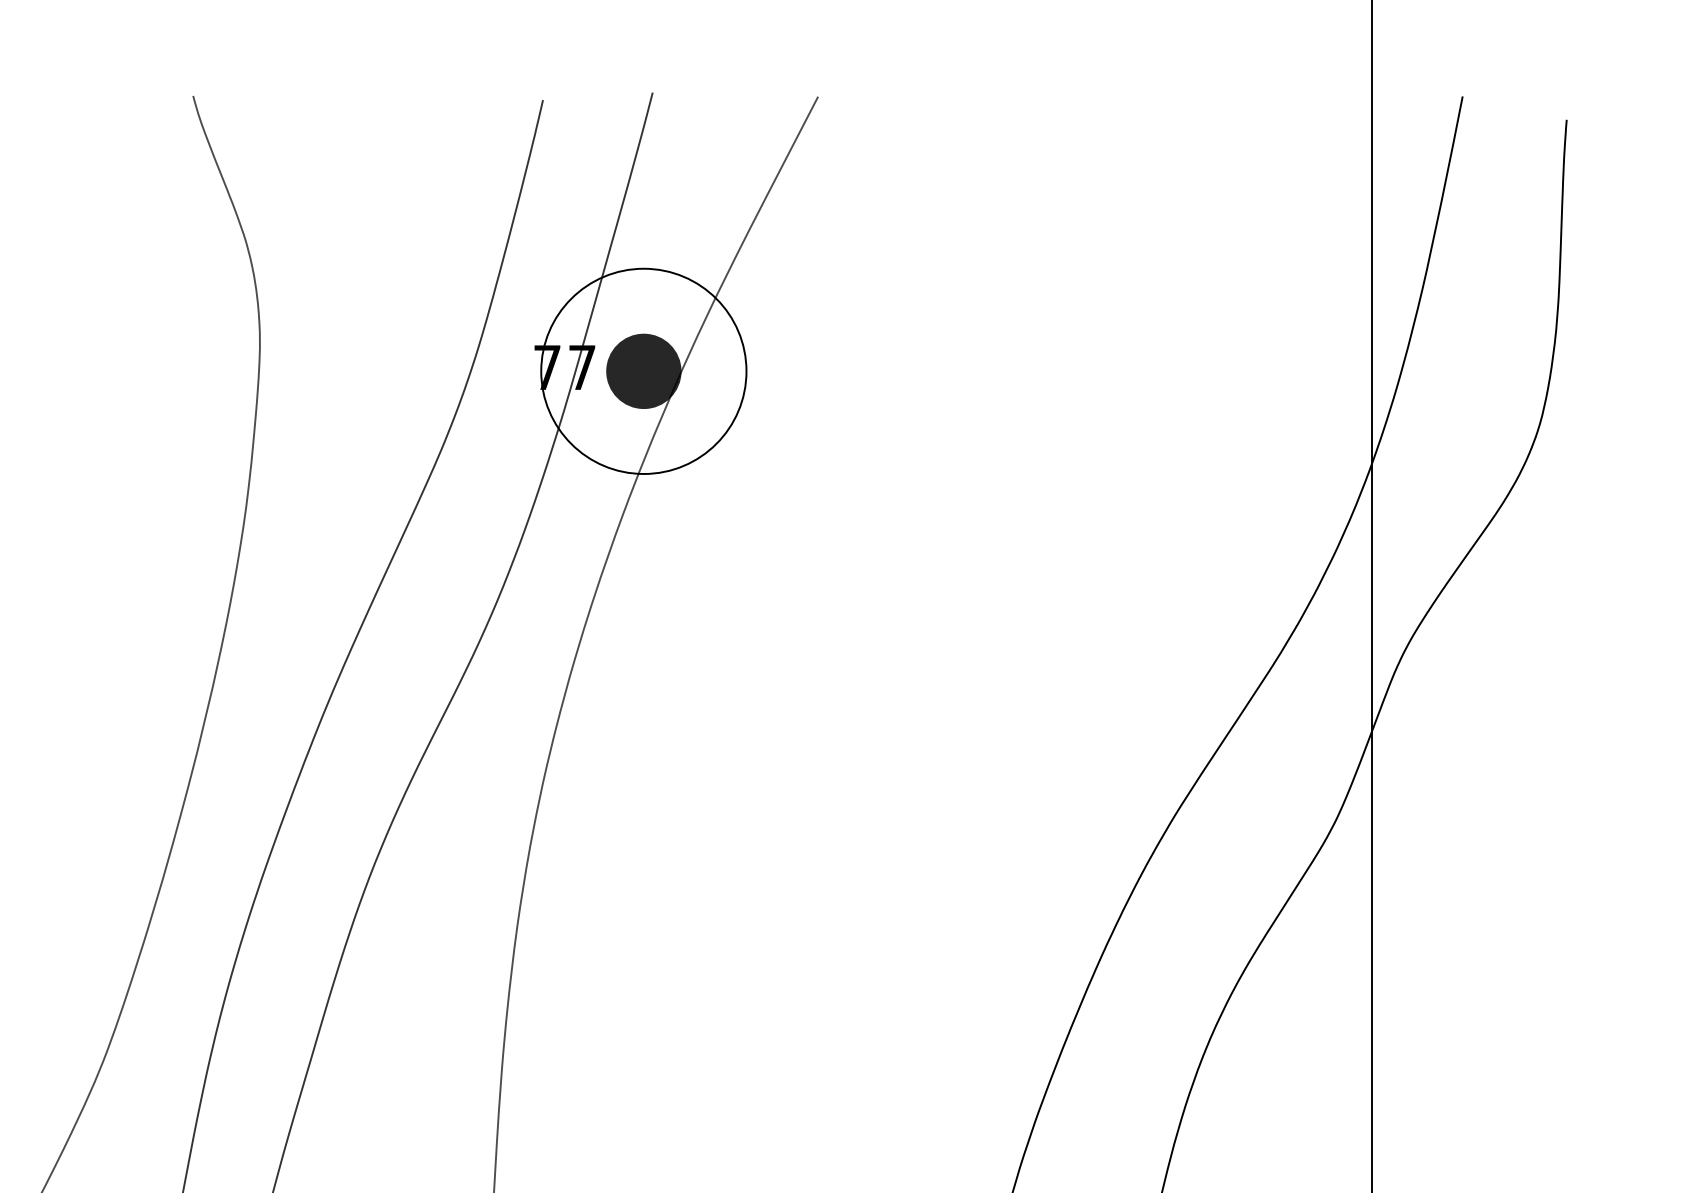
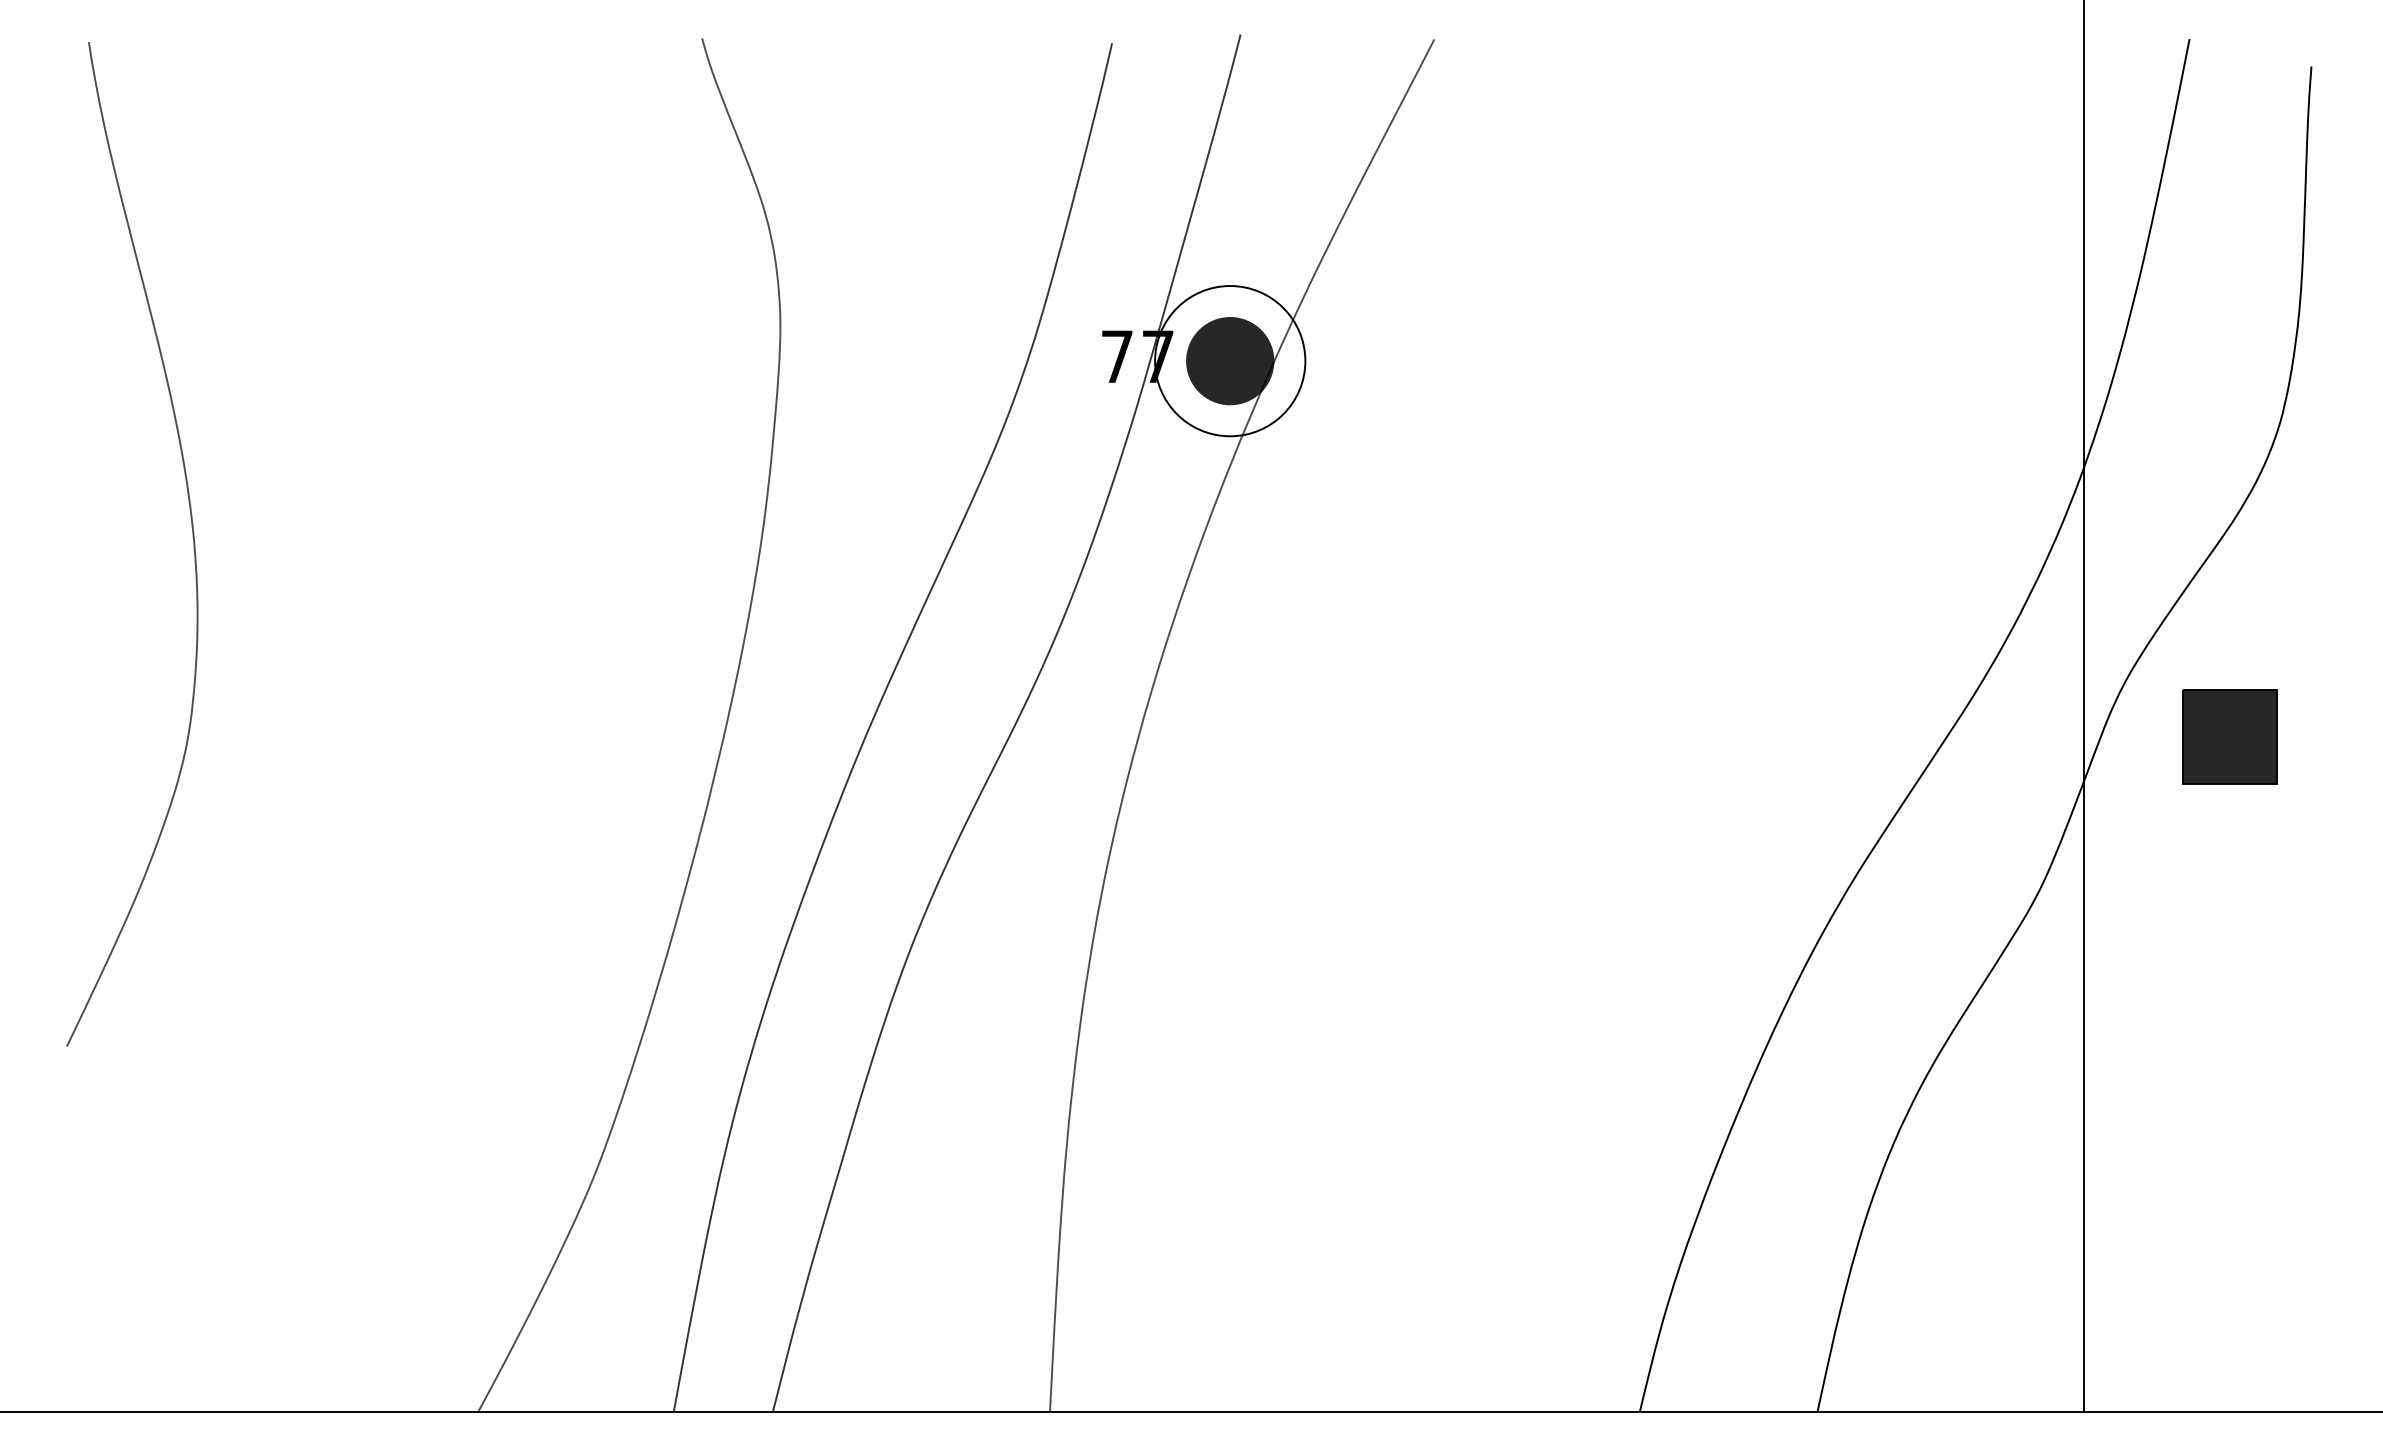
circle: (644, 371) -> (1230, 361), size x0.62
part: (1496, 691) -> (2229, 736), added

